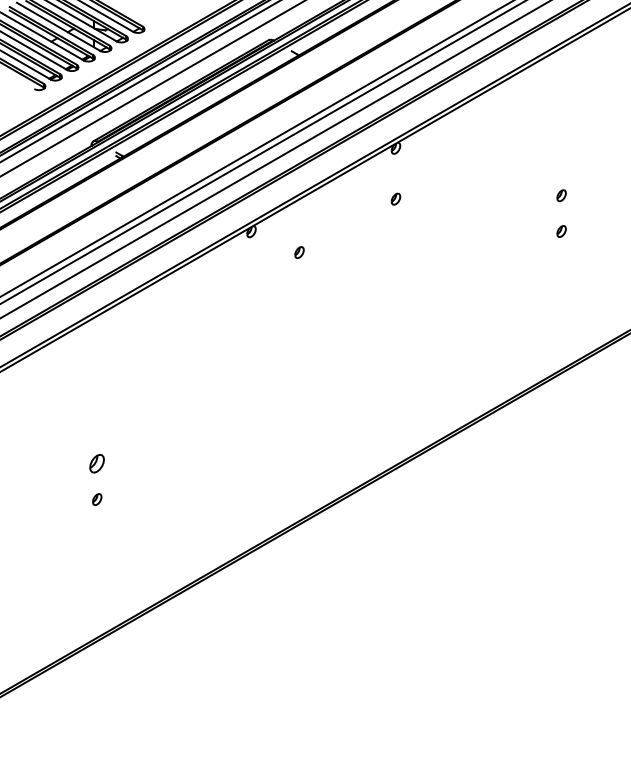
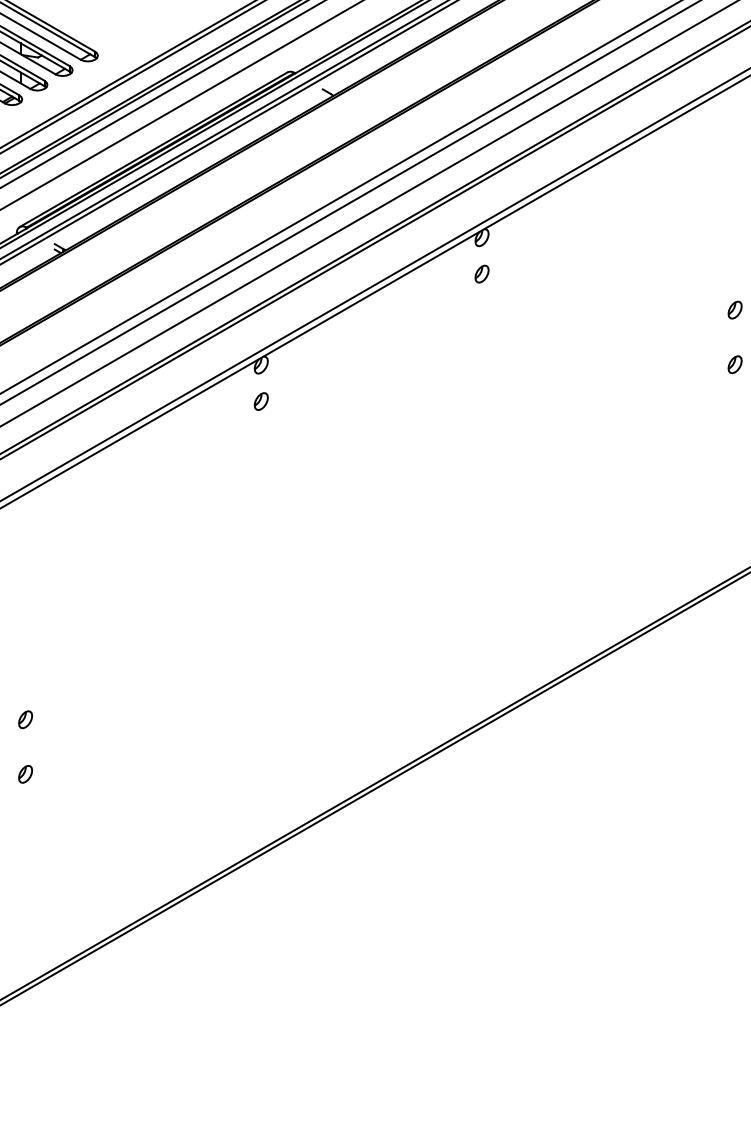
part: (395, 198) -> (481, 273), moved
part: (299, 252) -> (261, 401), moved
part: (97, 463) -> (25, 719), size x0.62

